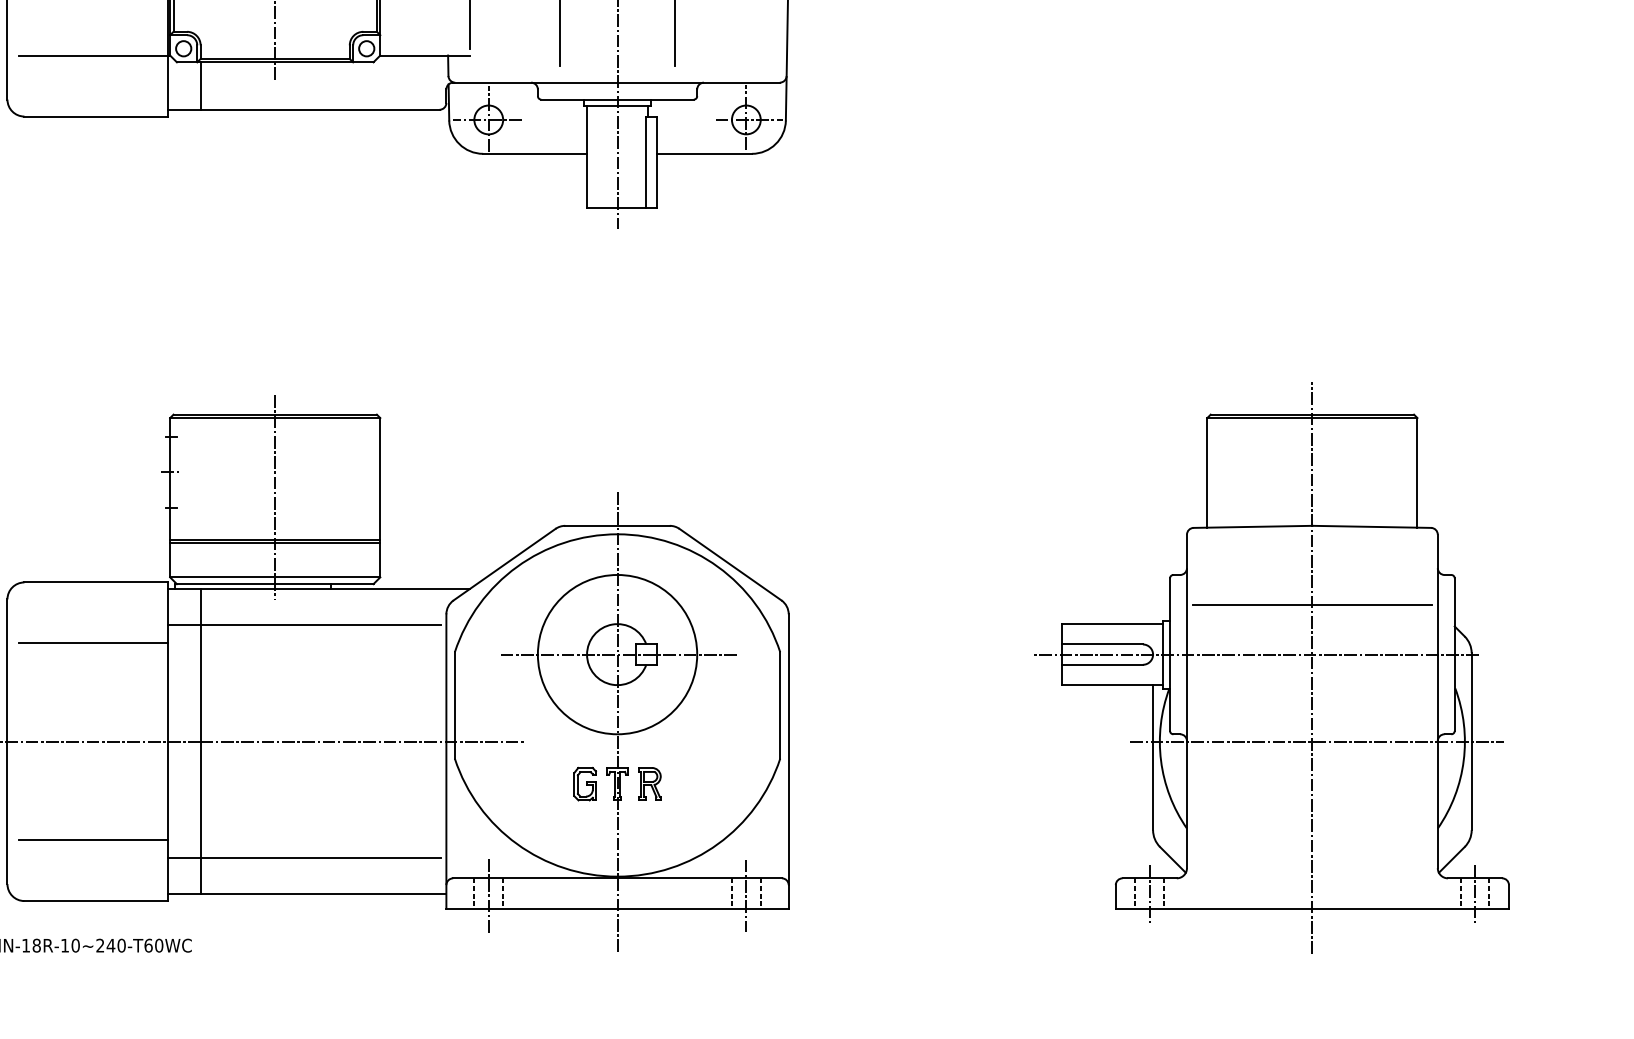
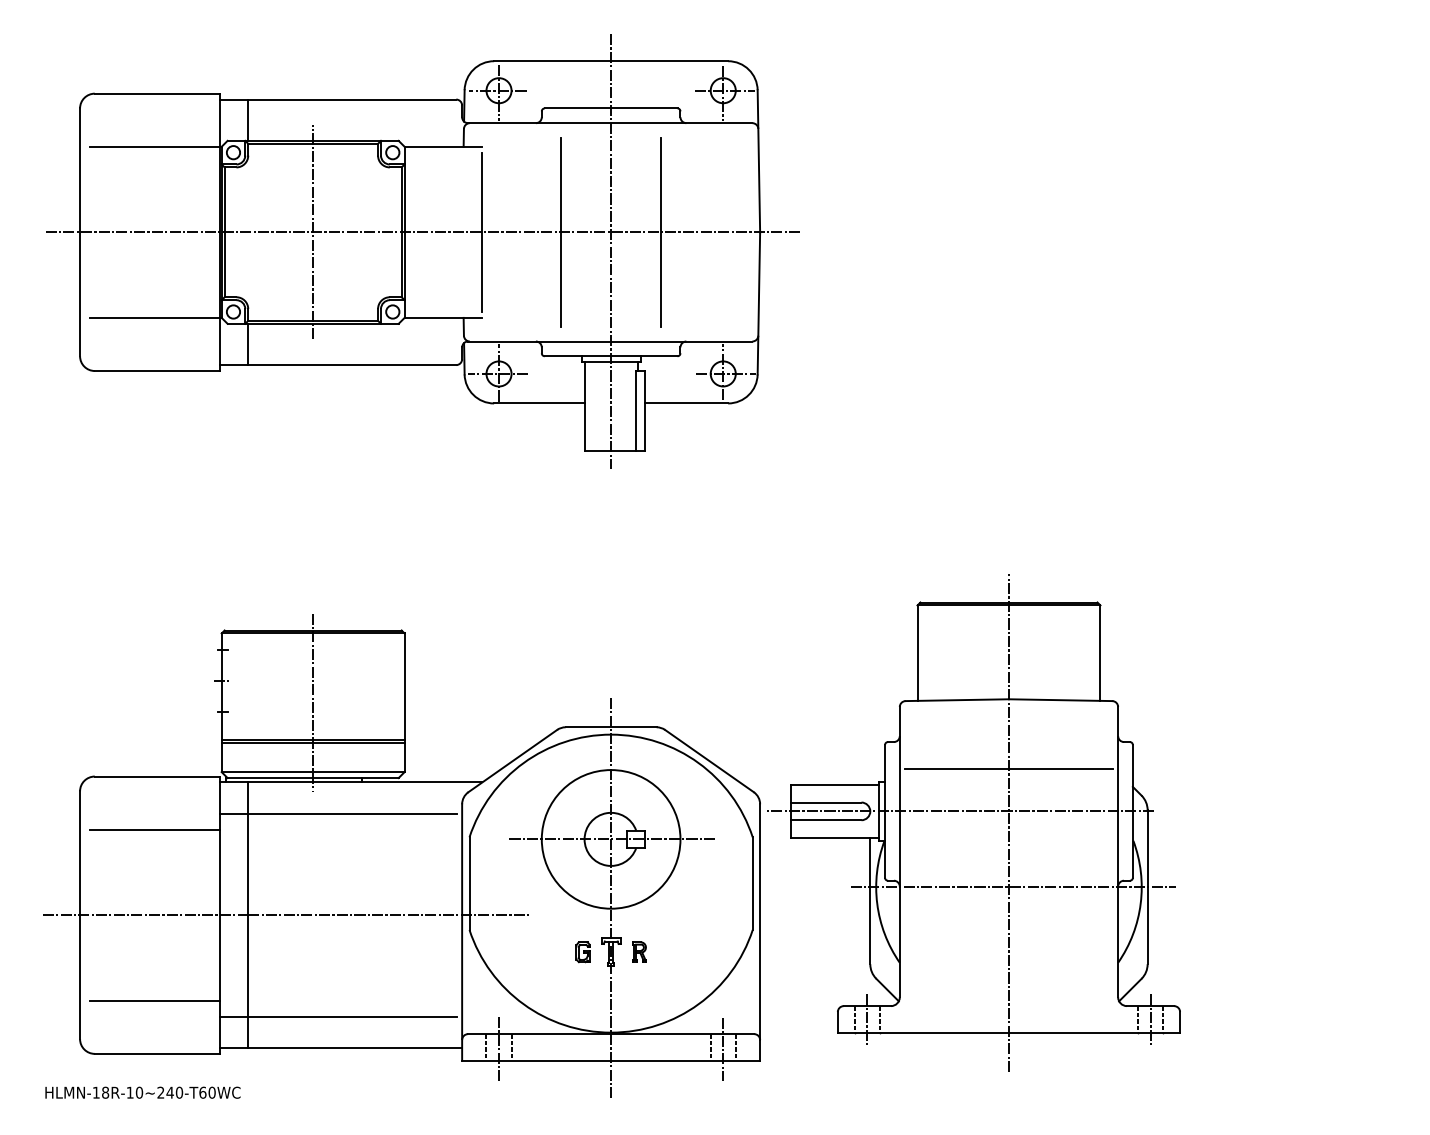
part: (1271, 667) -> (973, 822), moved
part: (650, 783) -> (639, 951), size x0.7
part: (584, 784) -> (582, 952), size x0.7

